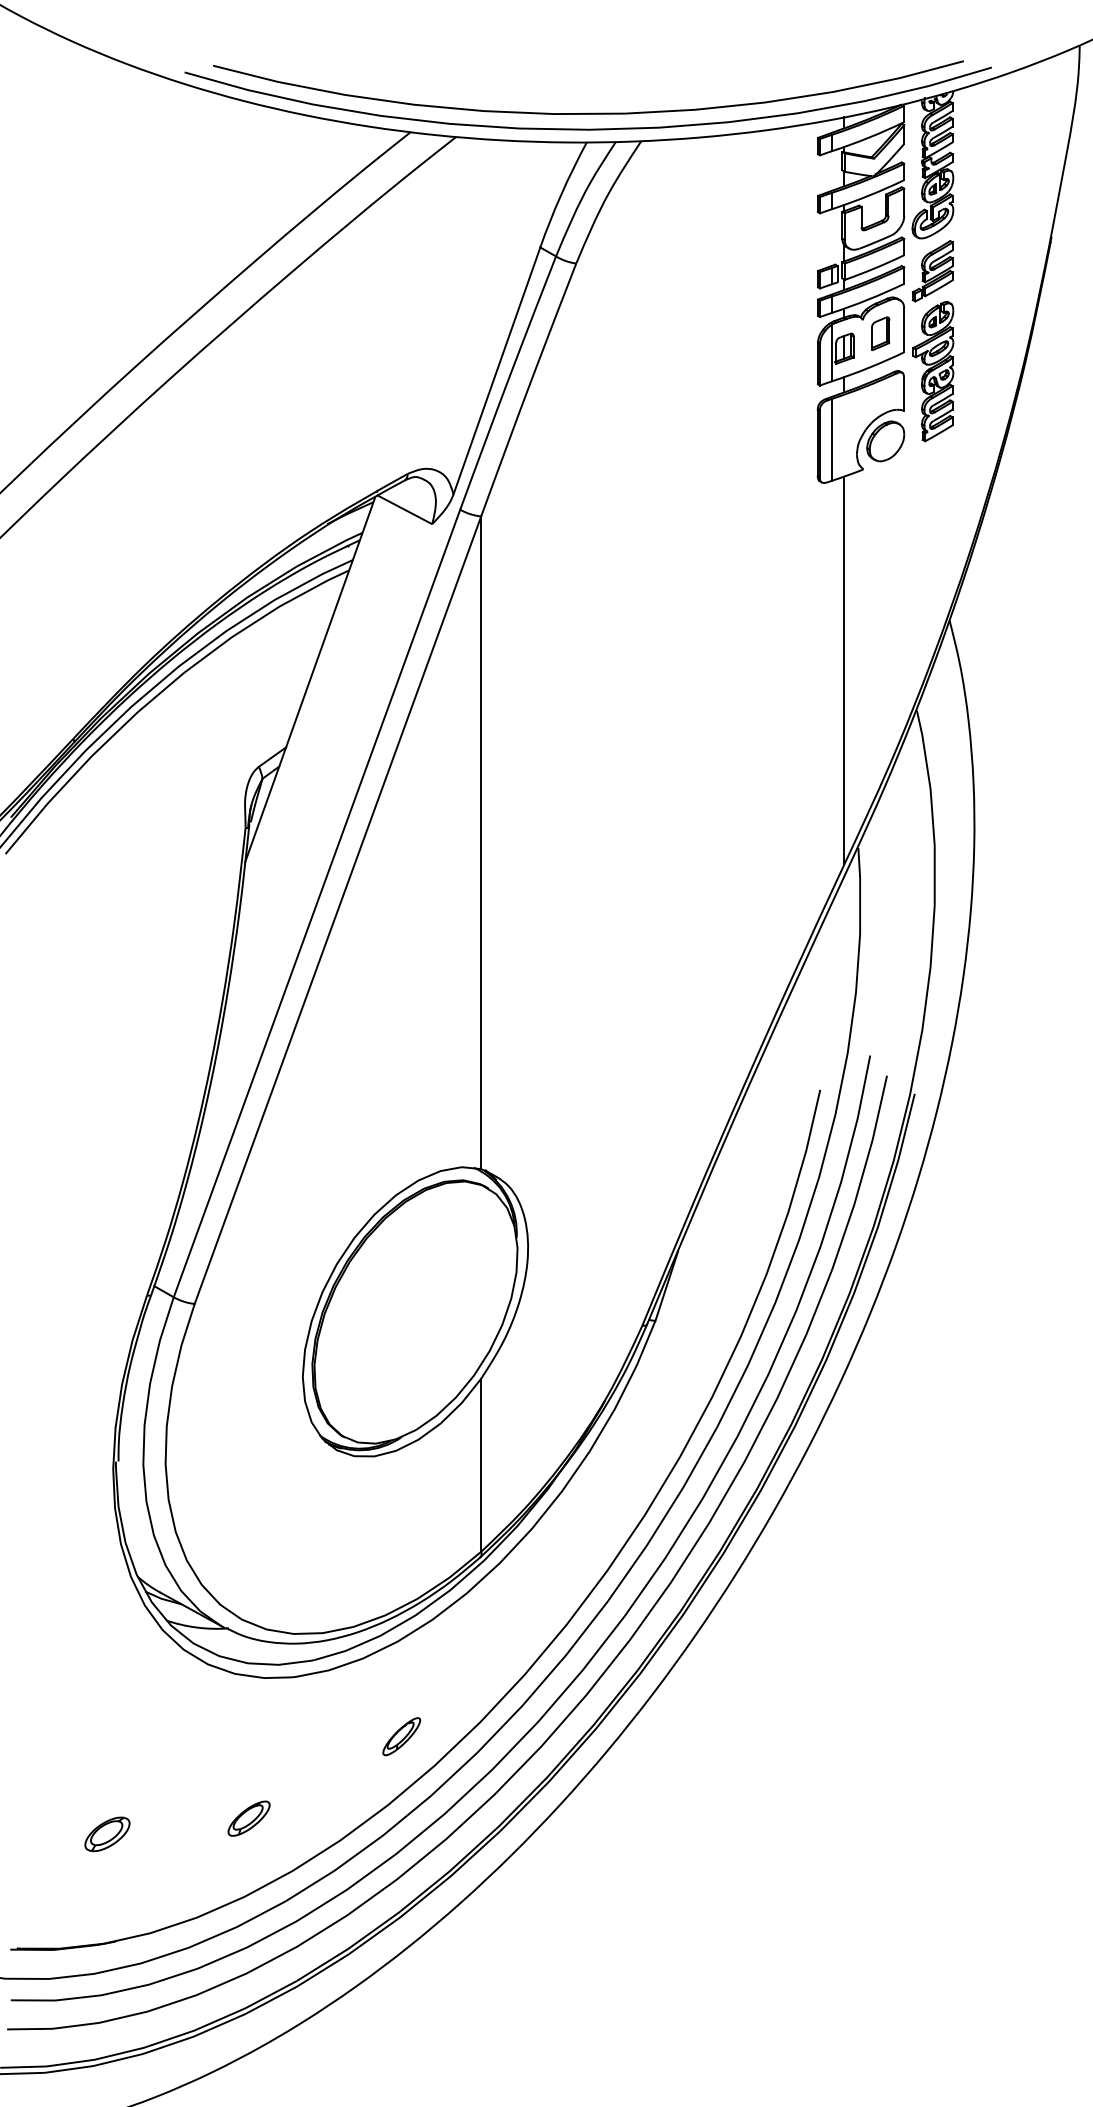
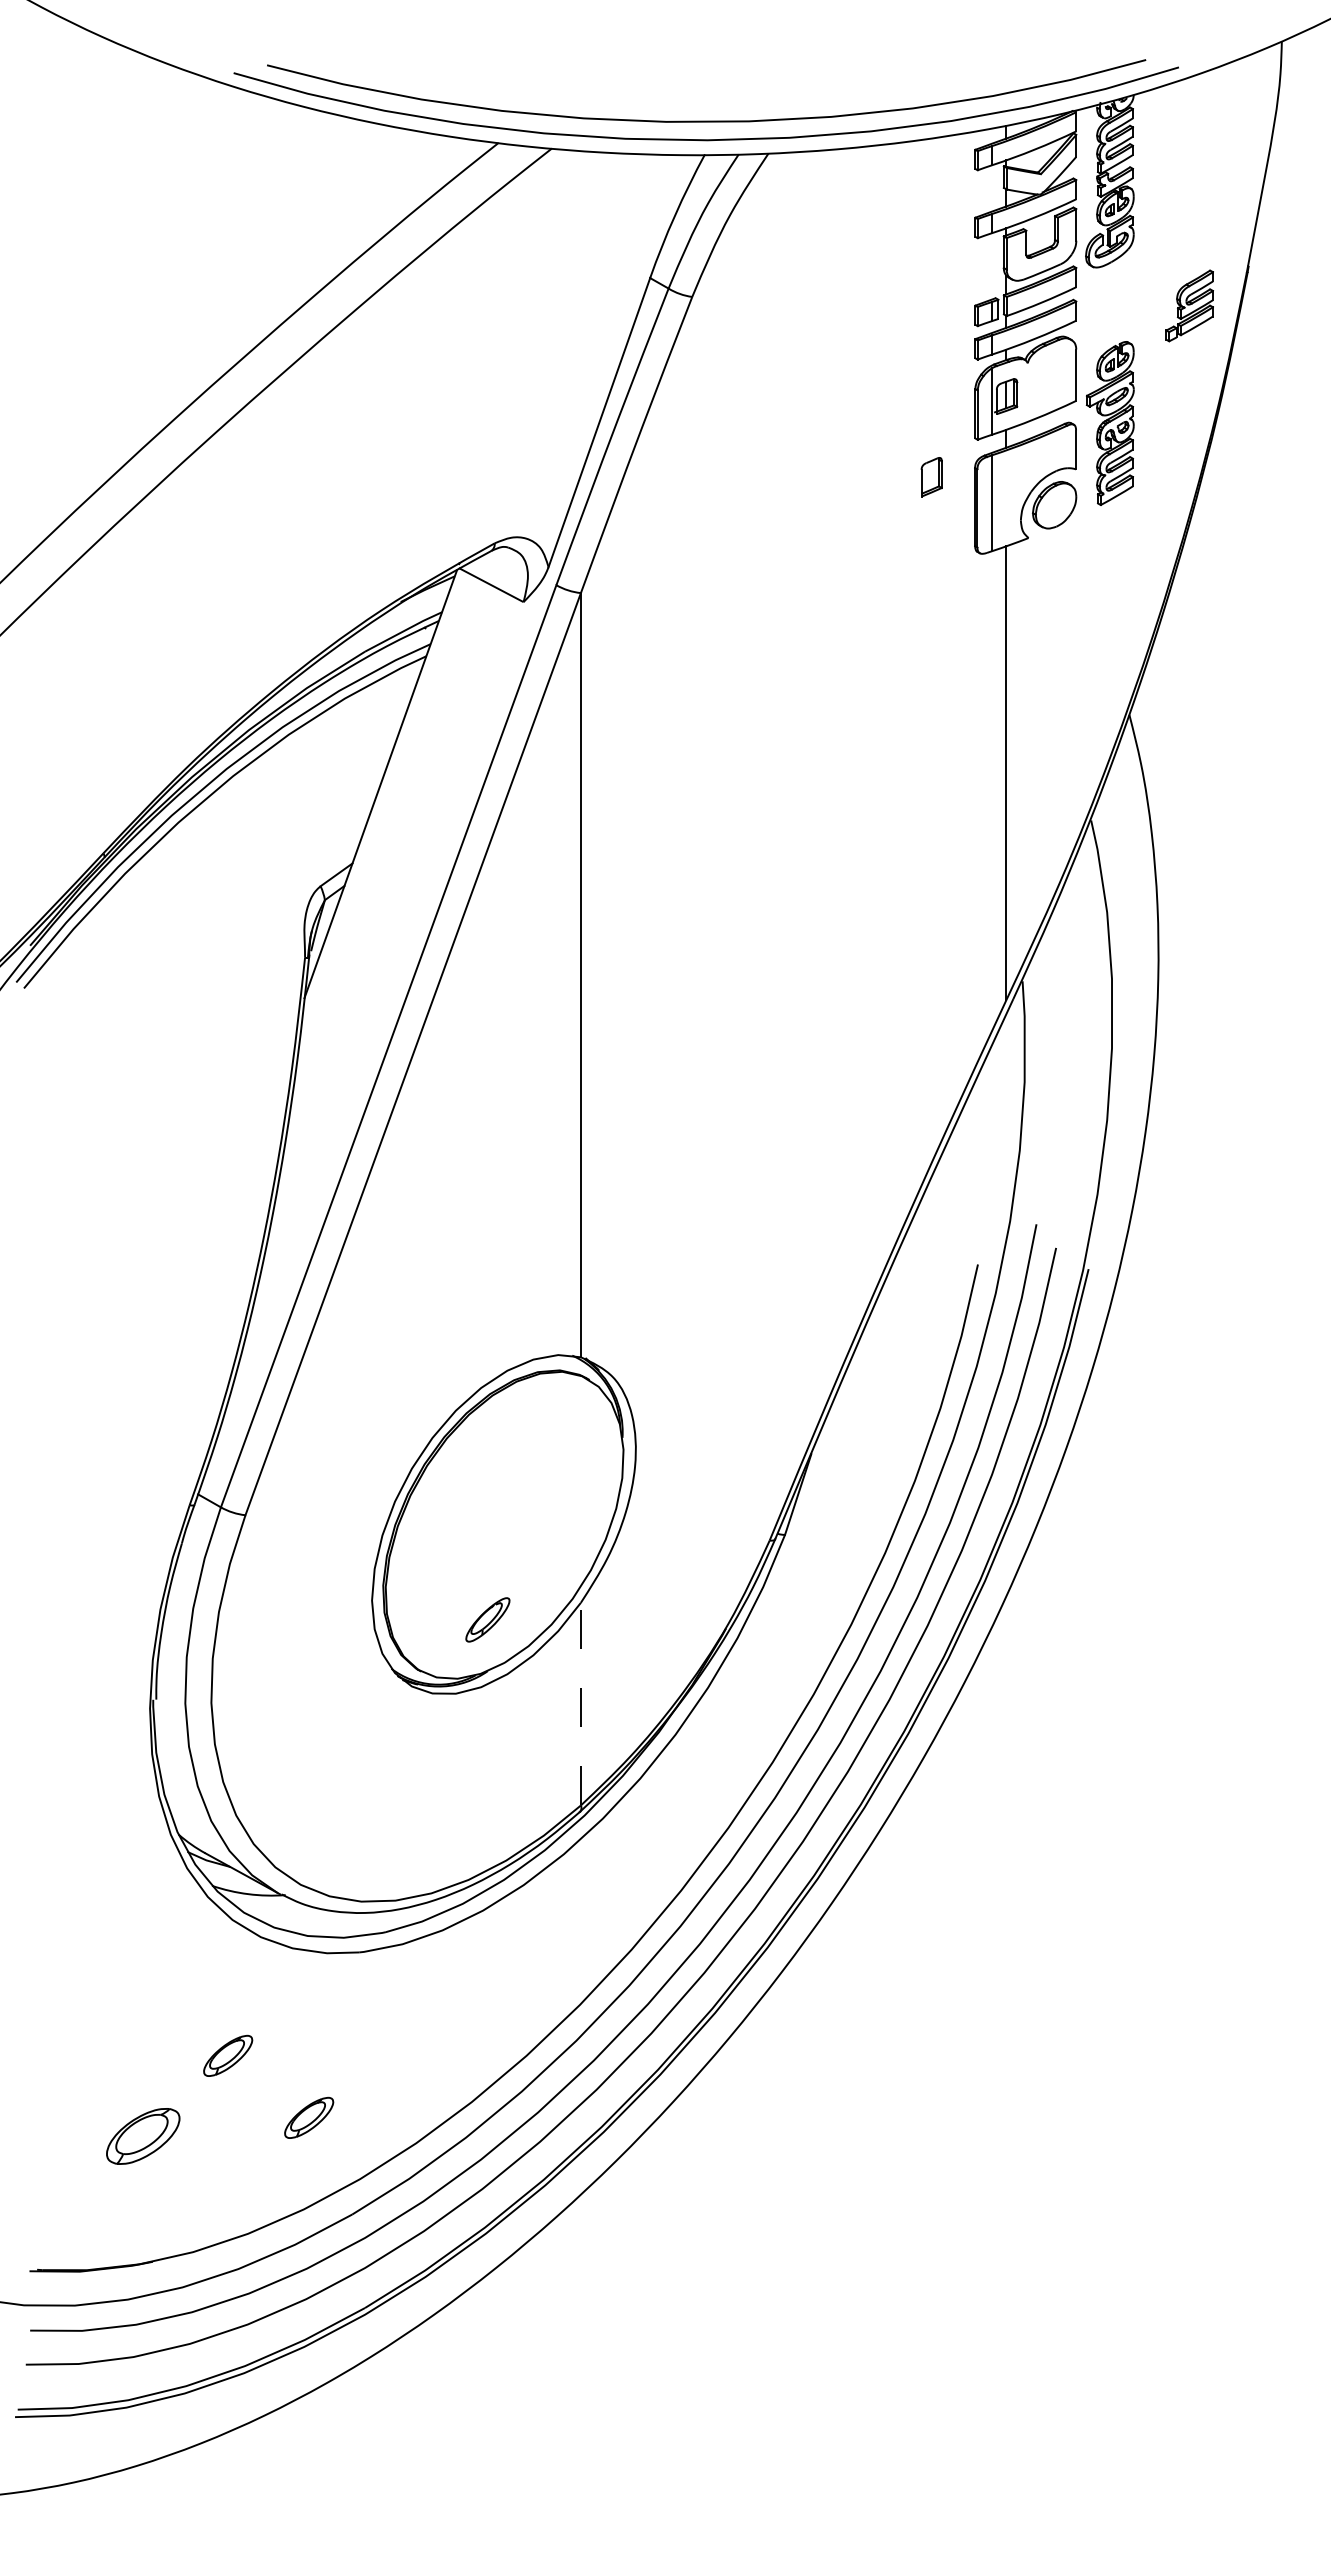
part: (932, 270) -> (1189, 305), moved
part: (880, 334) -> (931, 477), moved
line: (480, 1464) -> (580, 1703), solid -> dashed
part: (401, 1736) -> (487, 1619), moved
part: (180, 1765) -> (228, 2055), added
part: (107, 1833) -> (143, 2135), size x1.4

